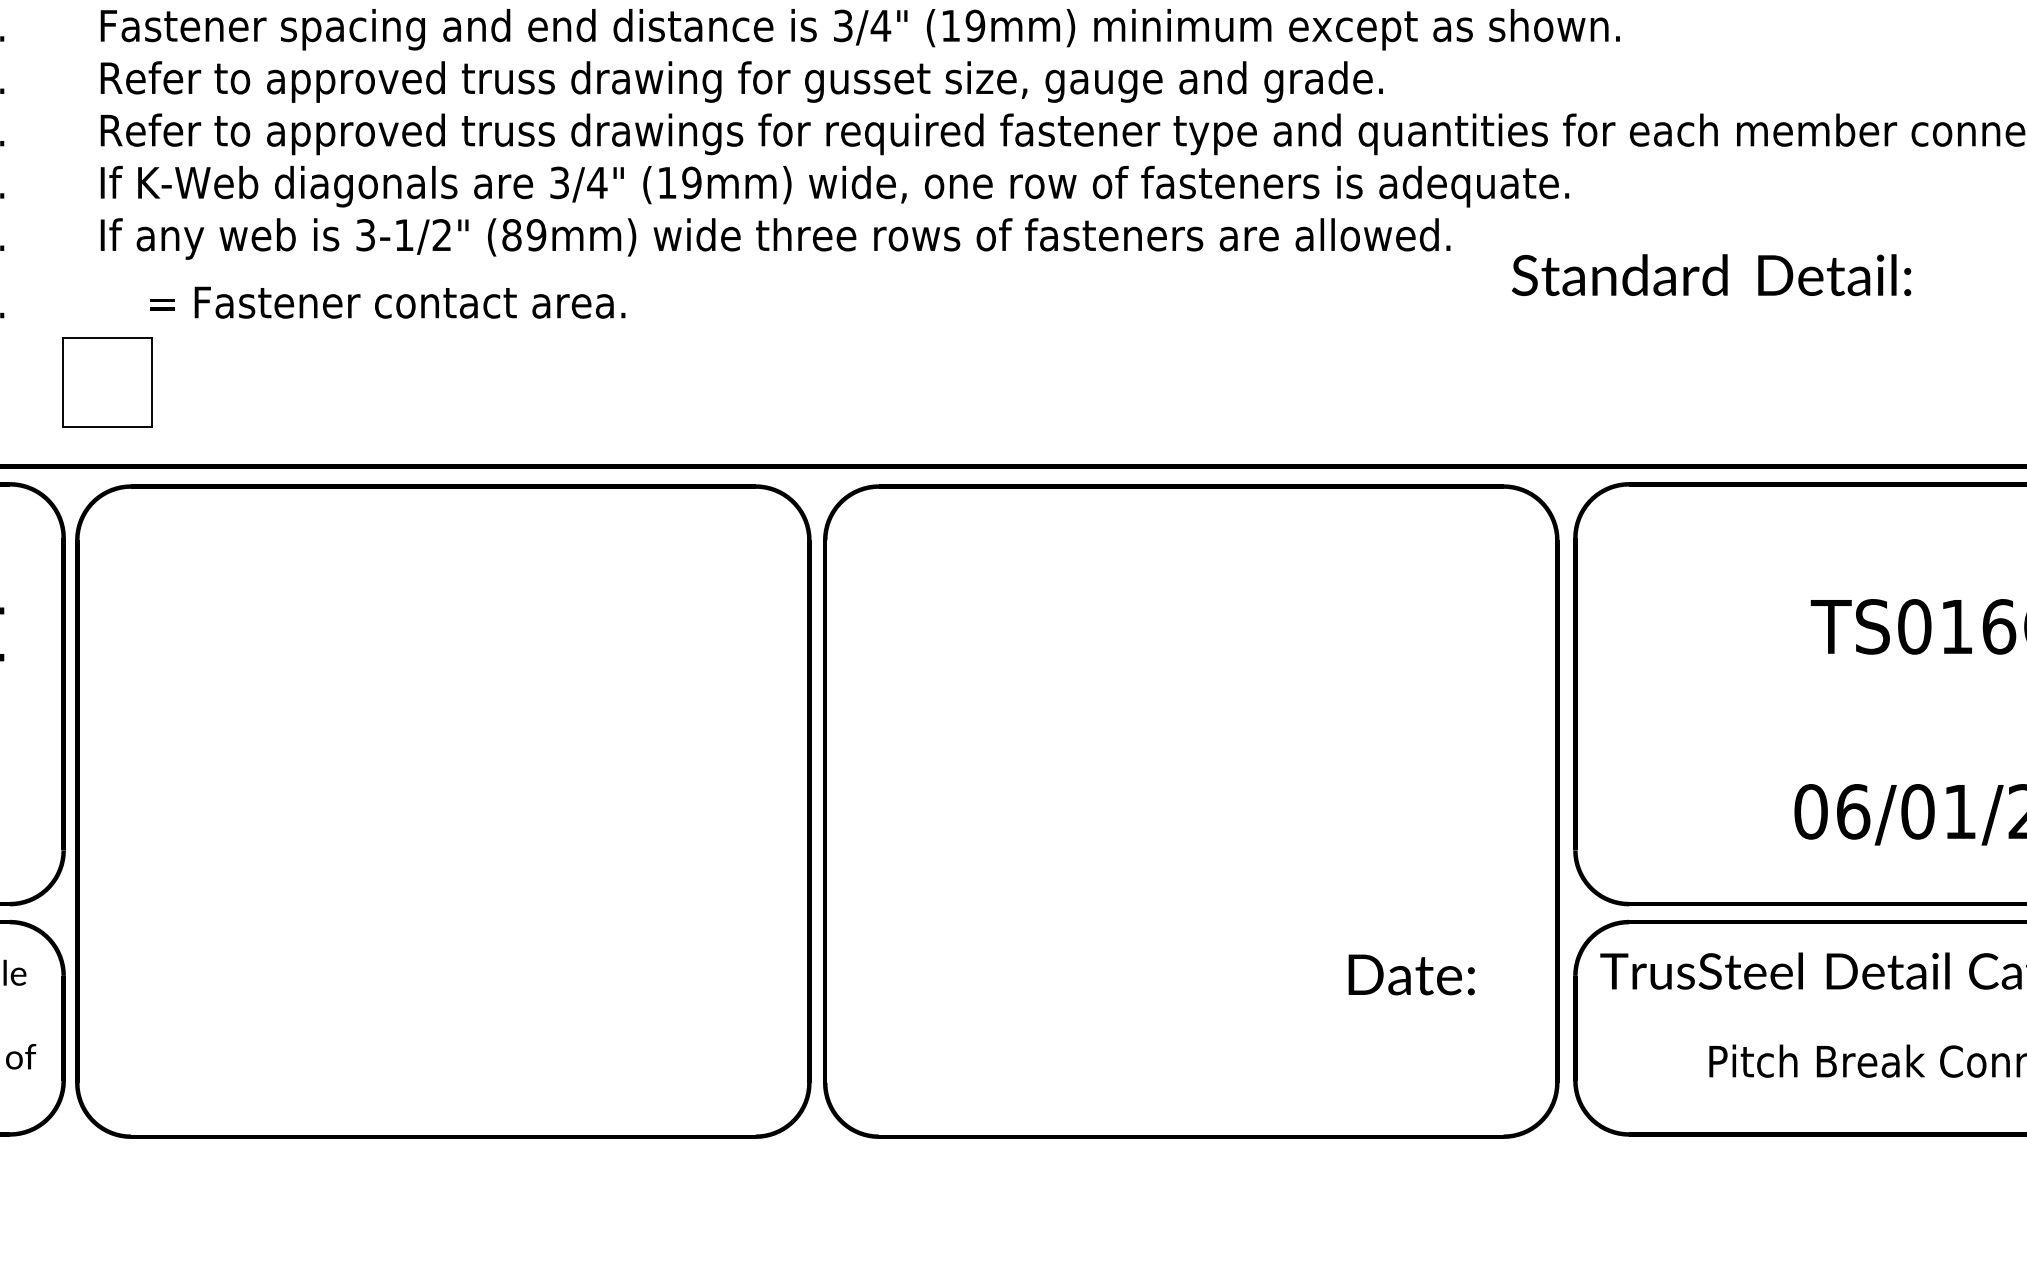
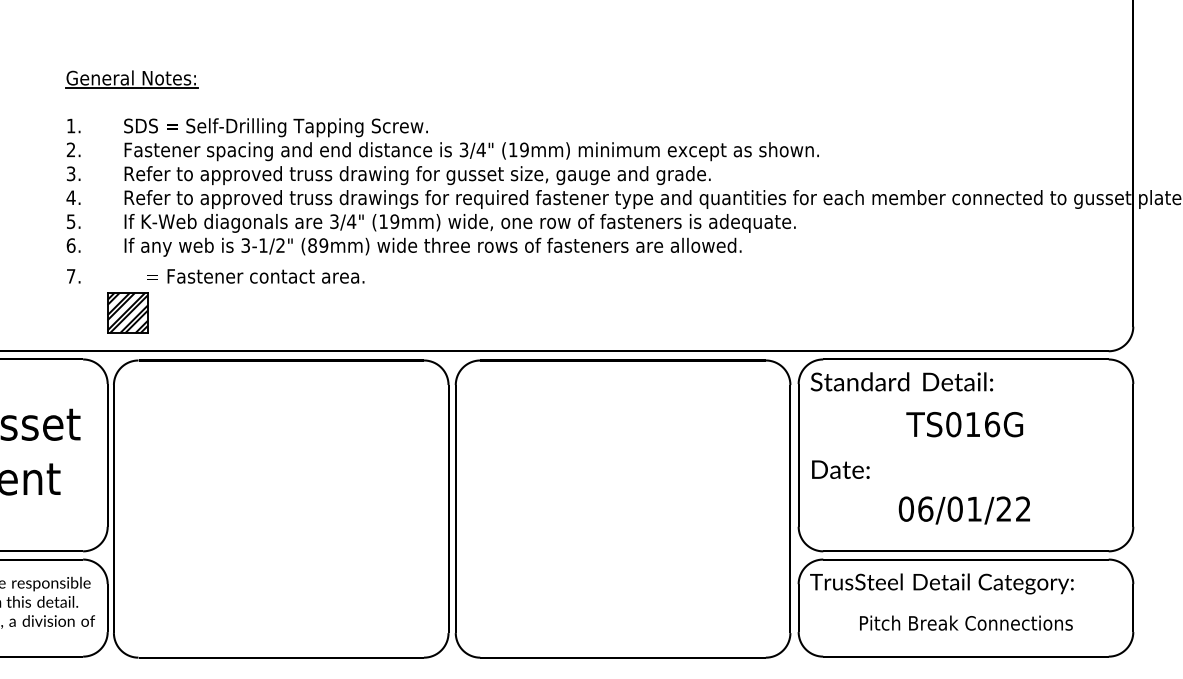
text: (1710, 274) -> (901, 381), moved
hatch: (106, 381) -> (127, 312), added
text: (1410, 974) -> (840, 469), moved

